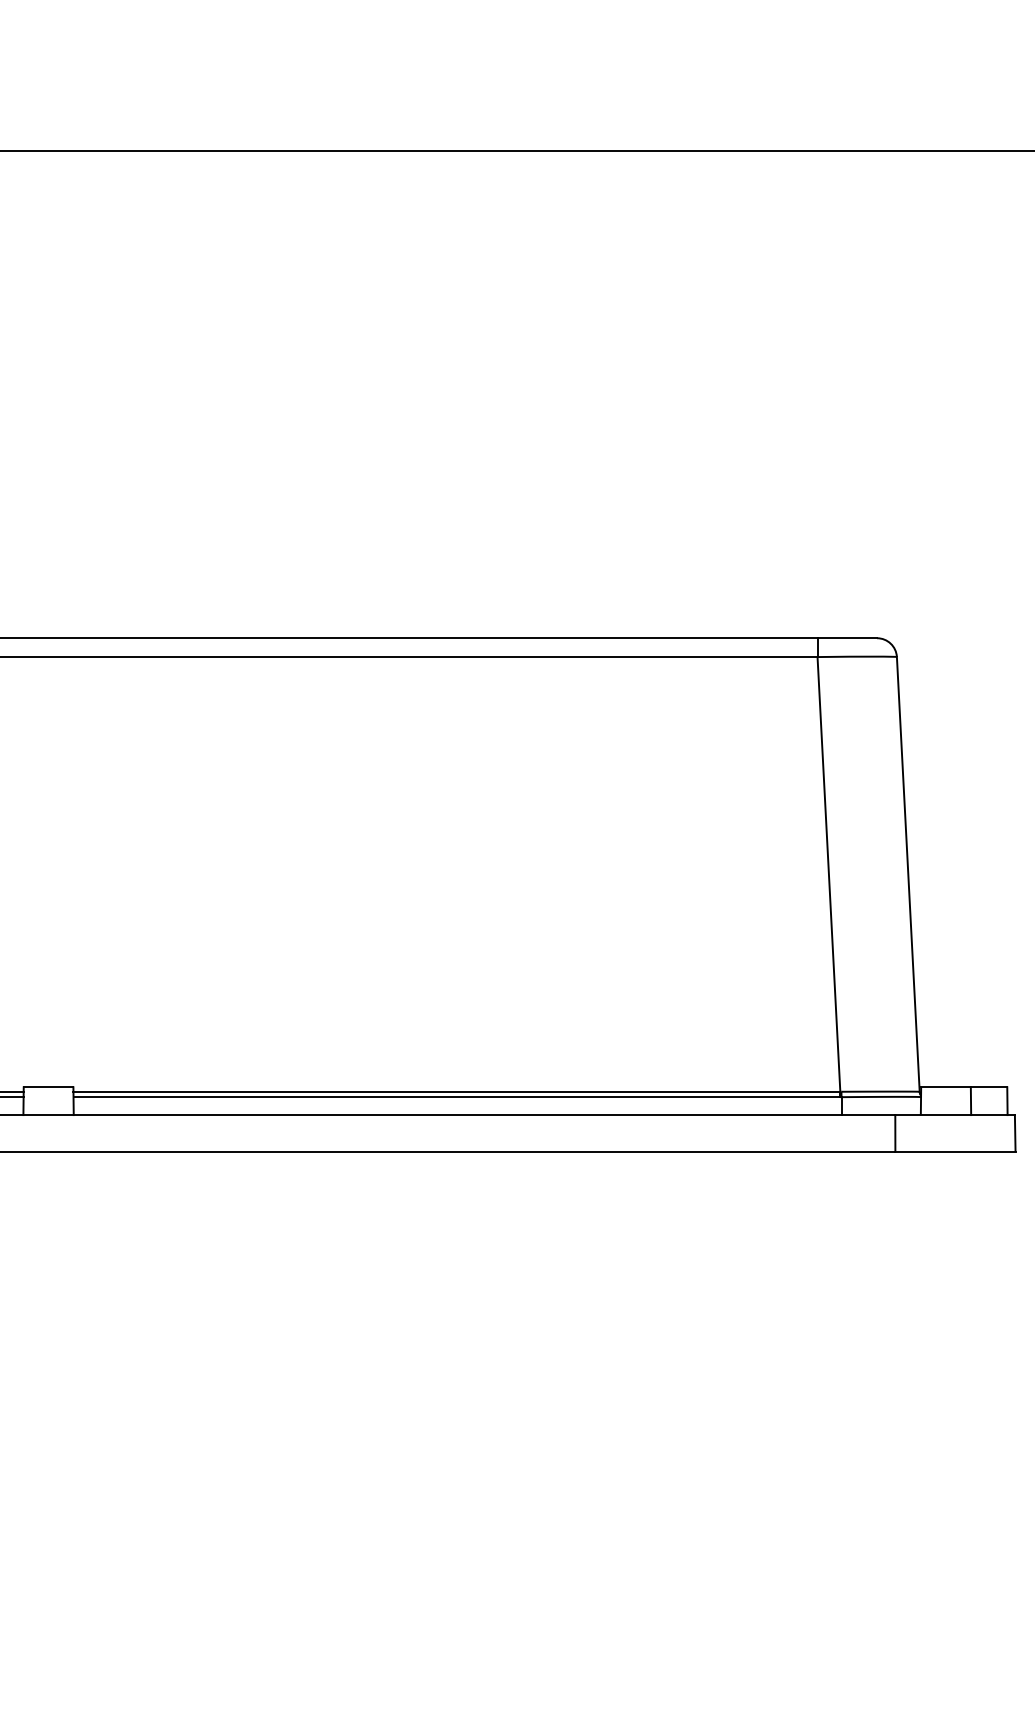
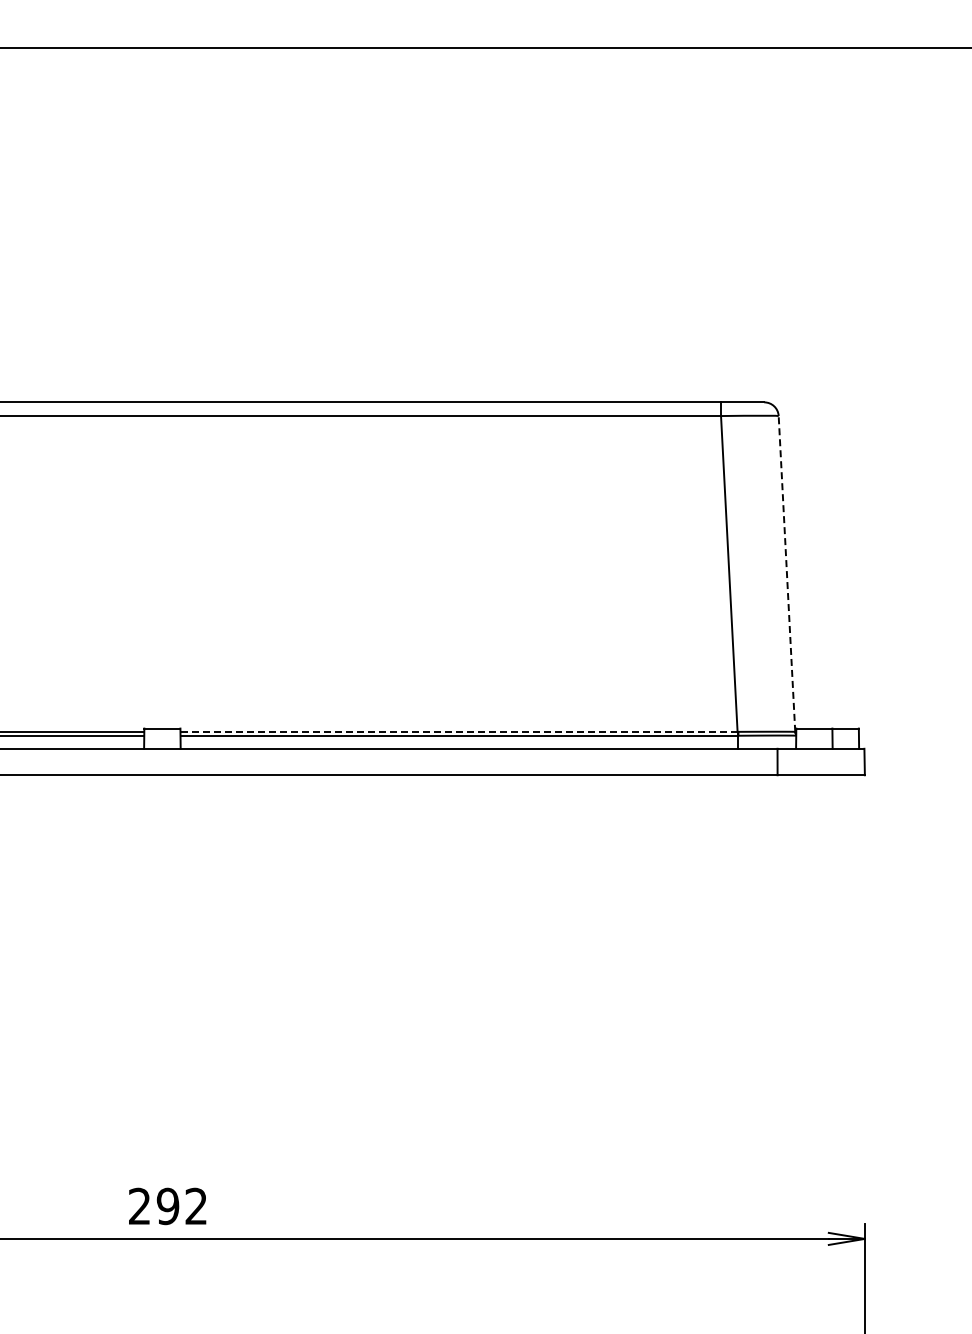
line: (907, 873) -> (786, 573), solid -> dashed
line: (457, 1091) -> (459, 731), solid -> dashed

